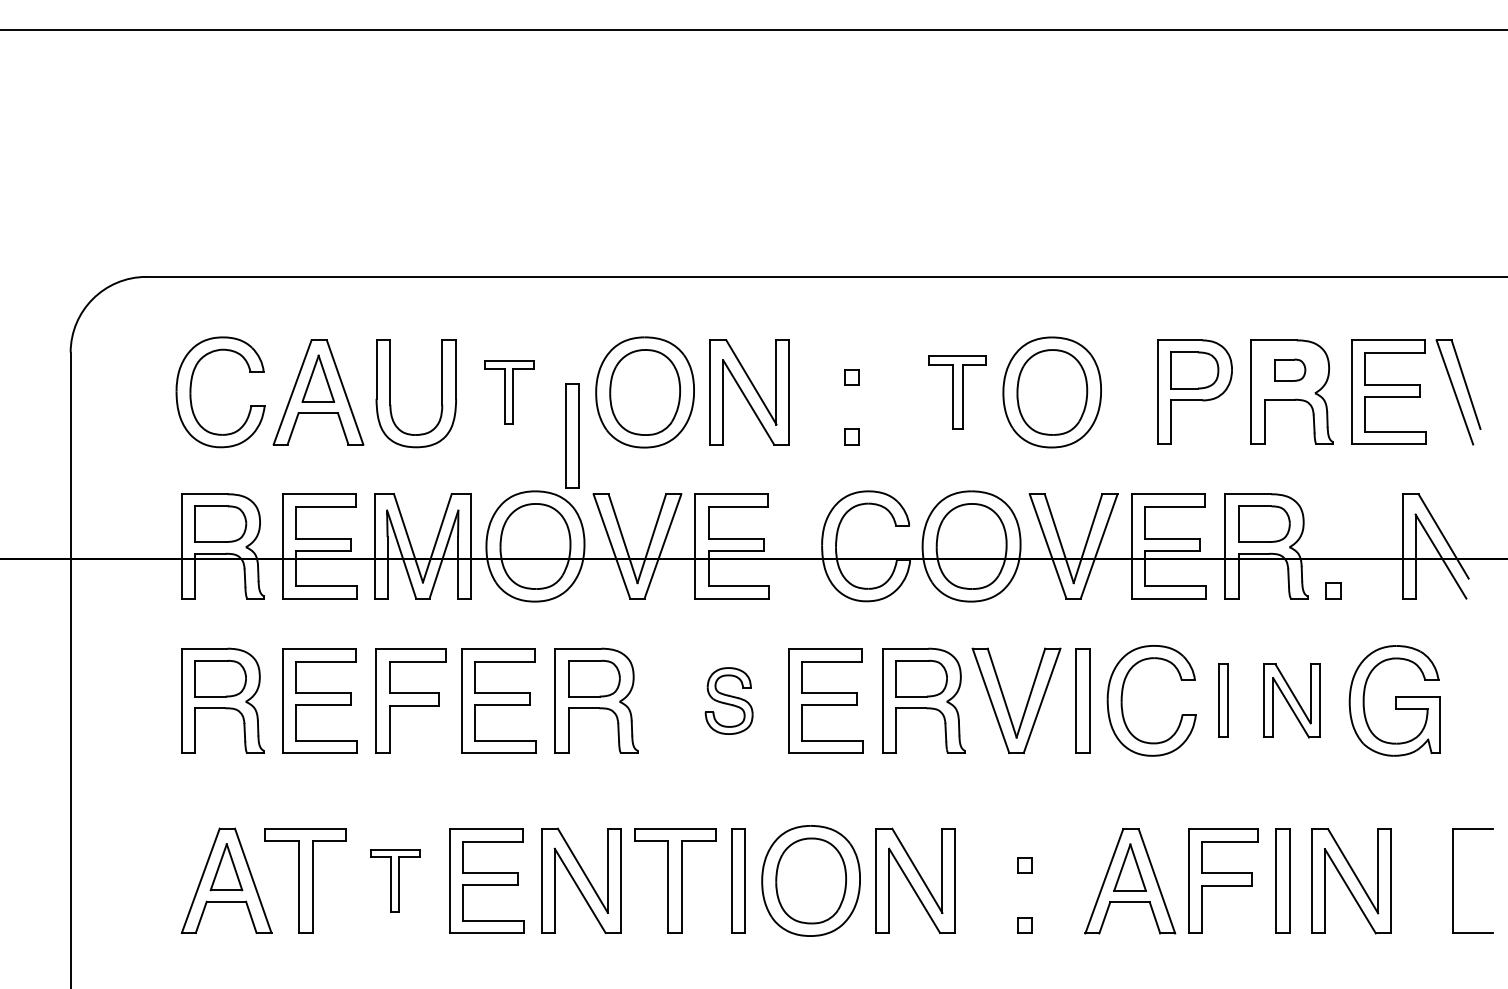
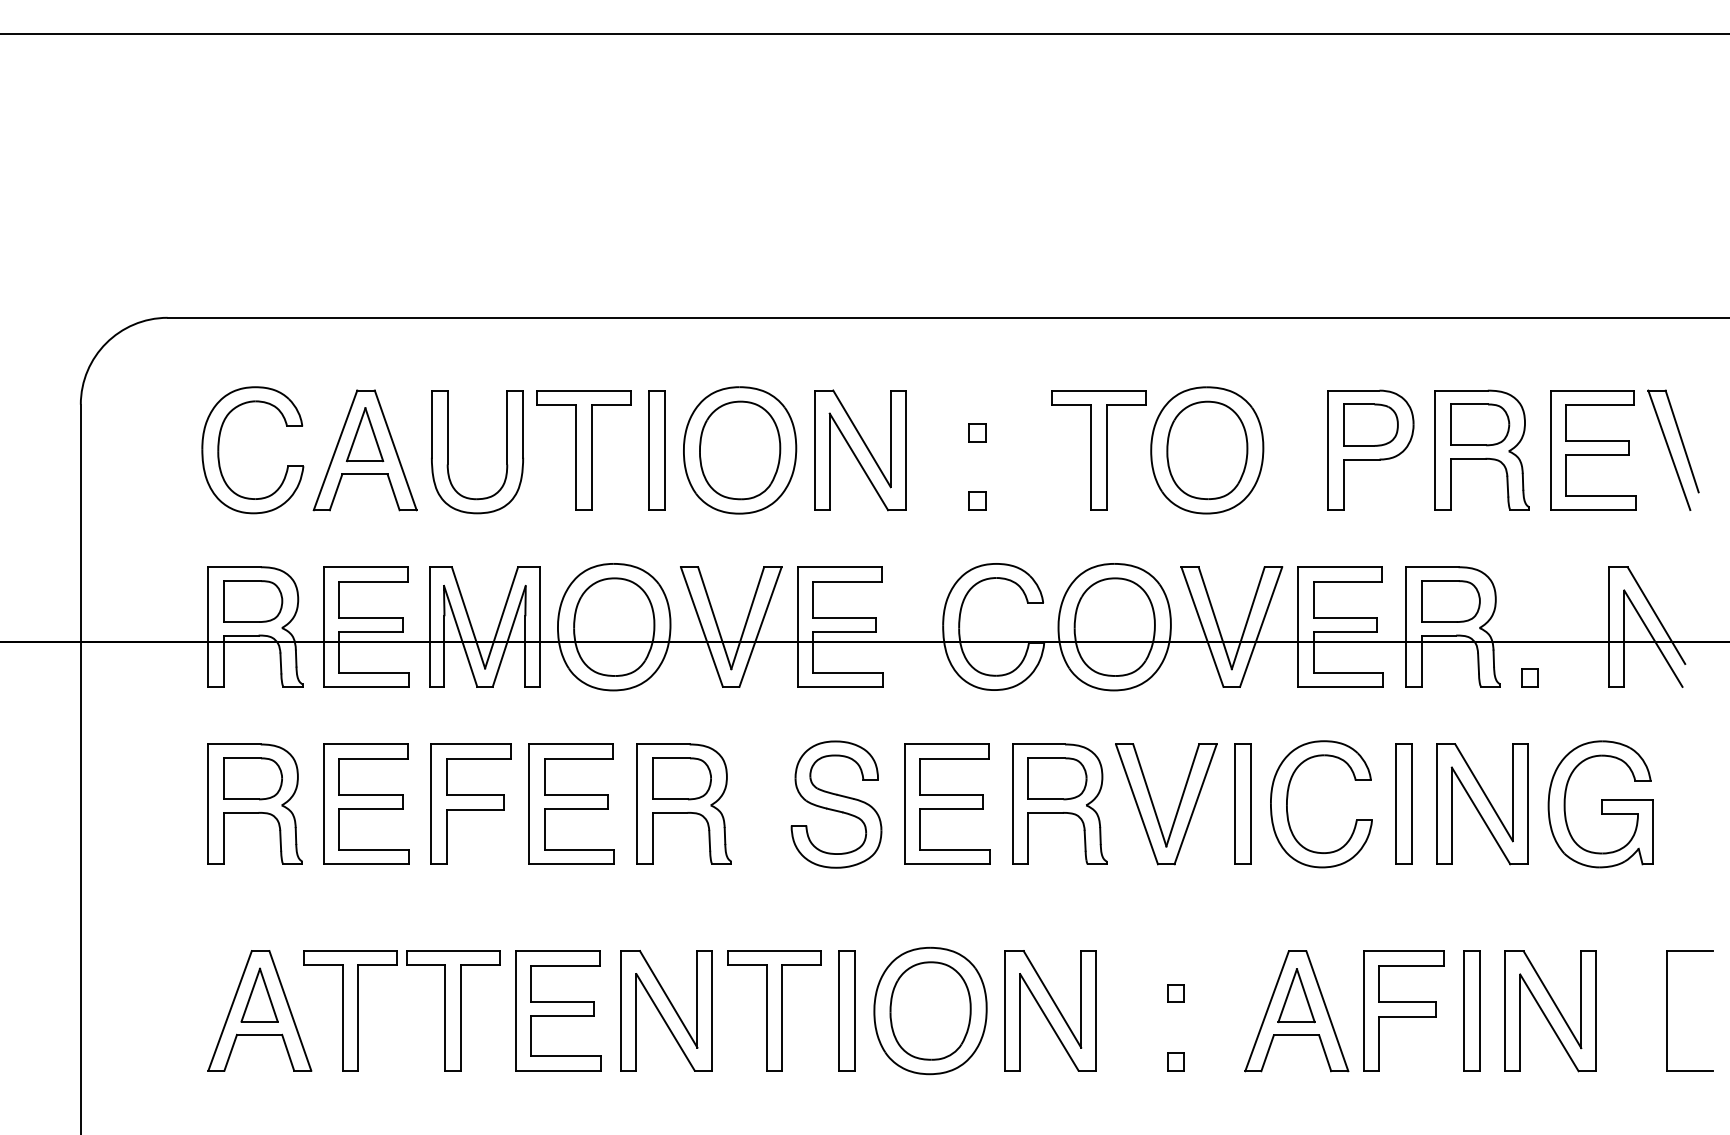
part: (1290, 369) -> (1480, 424), size x1.67
part: (508, 392) -> (583, 450), size x1.67
part: (957, 392) -> (1098, 450), size x1.43
part: (572, 436) -> (656, 450), moved
part: (1223, 700) -> (1403, 803), size x1.43
part: (729, 701) -> (836, 804), size x1.67
part: (1292, 701) -> (1482, 804), size x1.43
part: (395, 880) -> (453, 1010), size x1.67

